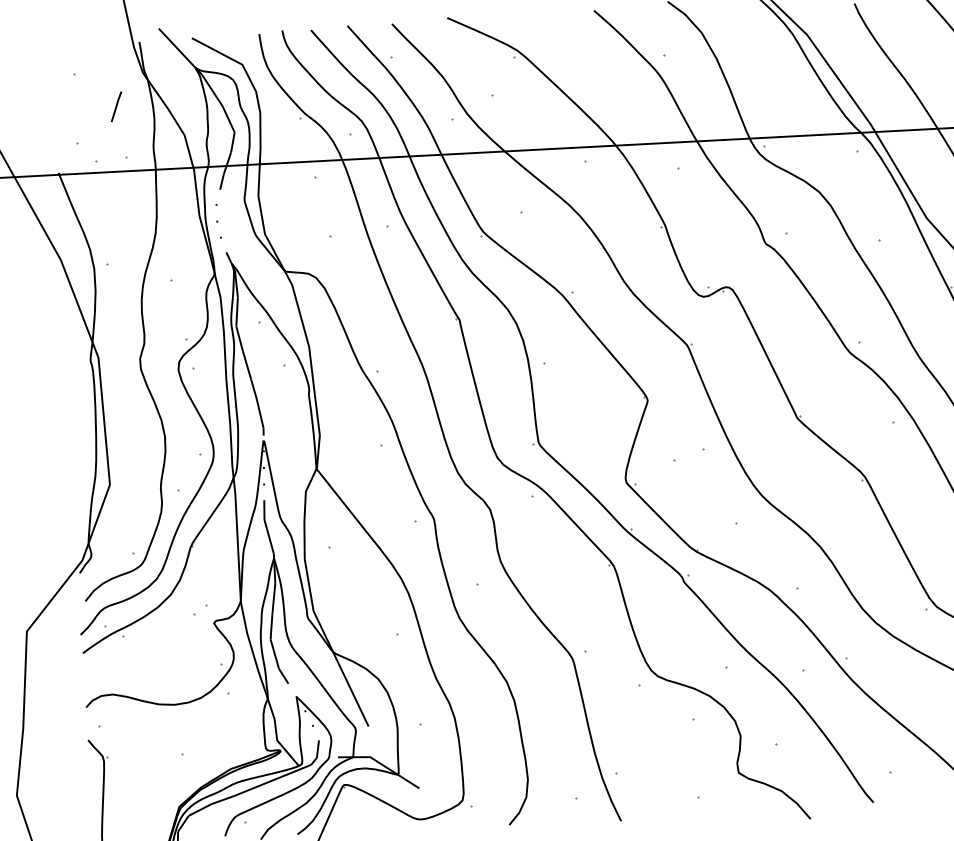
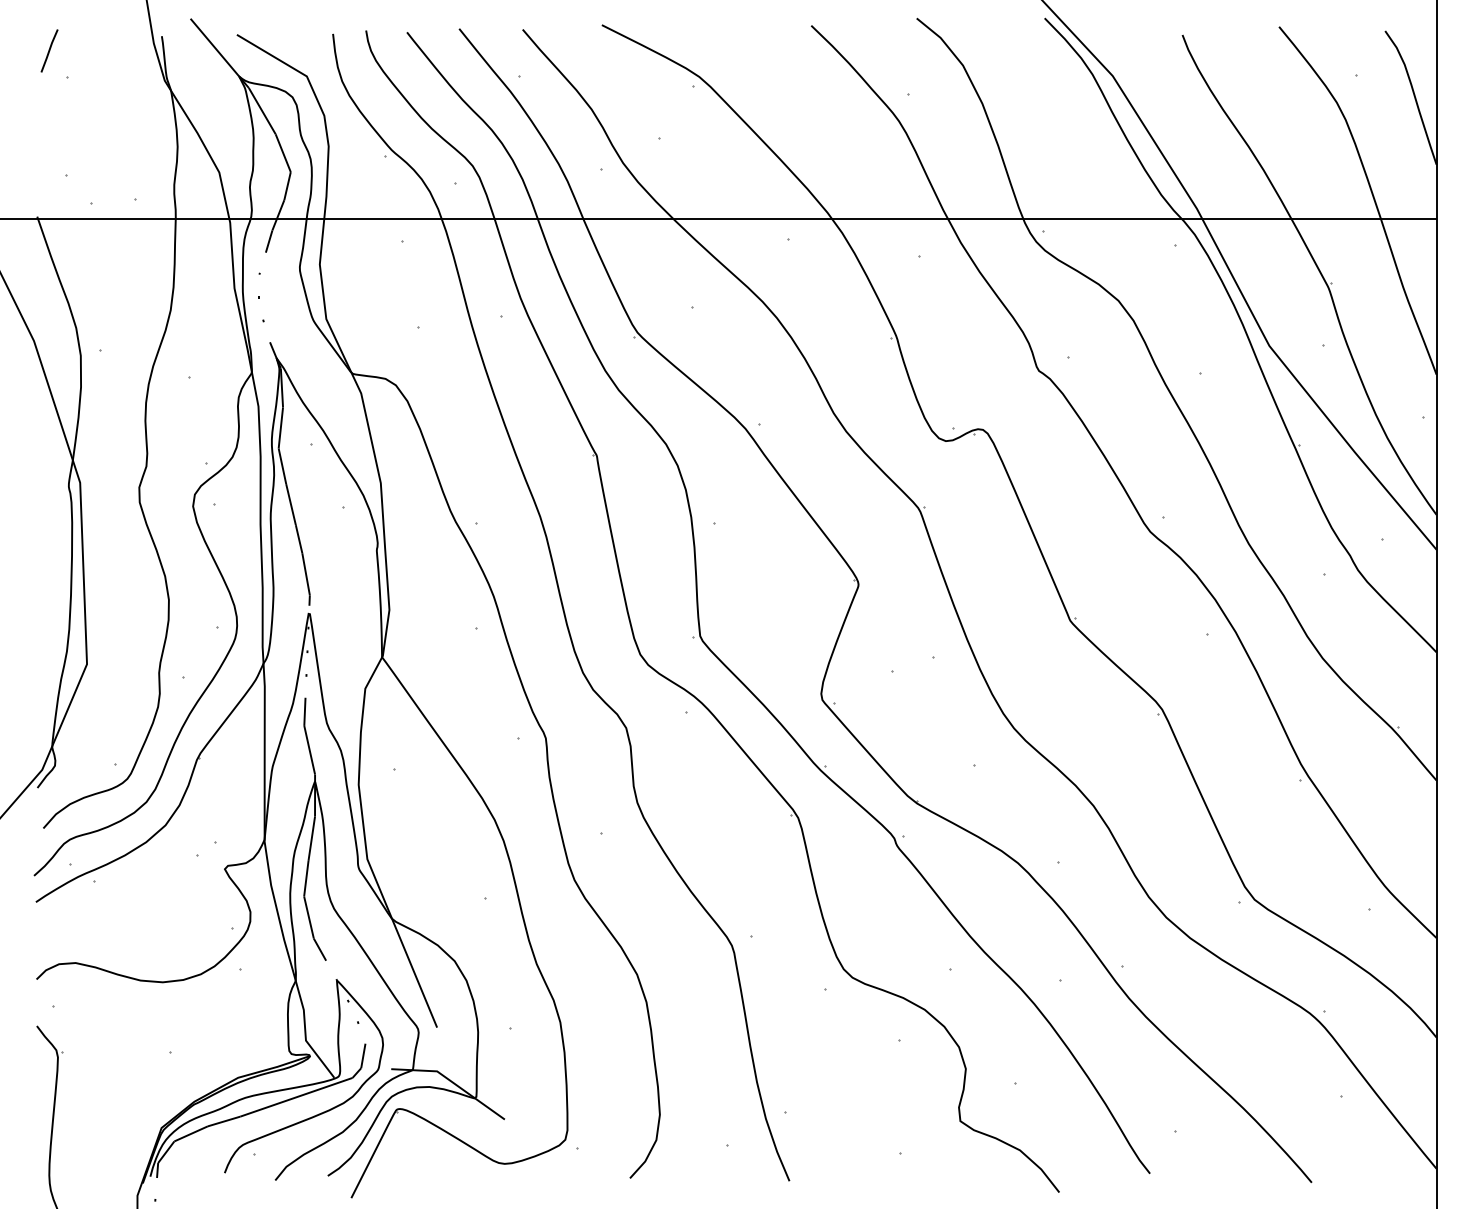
line: (116, 106) -> (49, 50), moved

